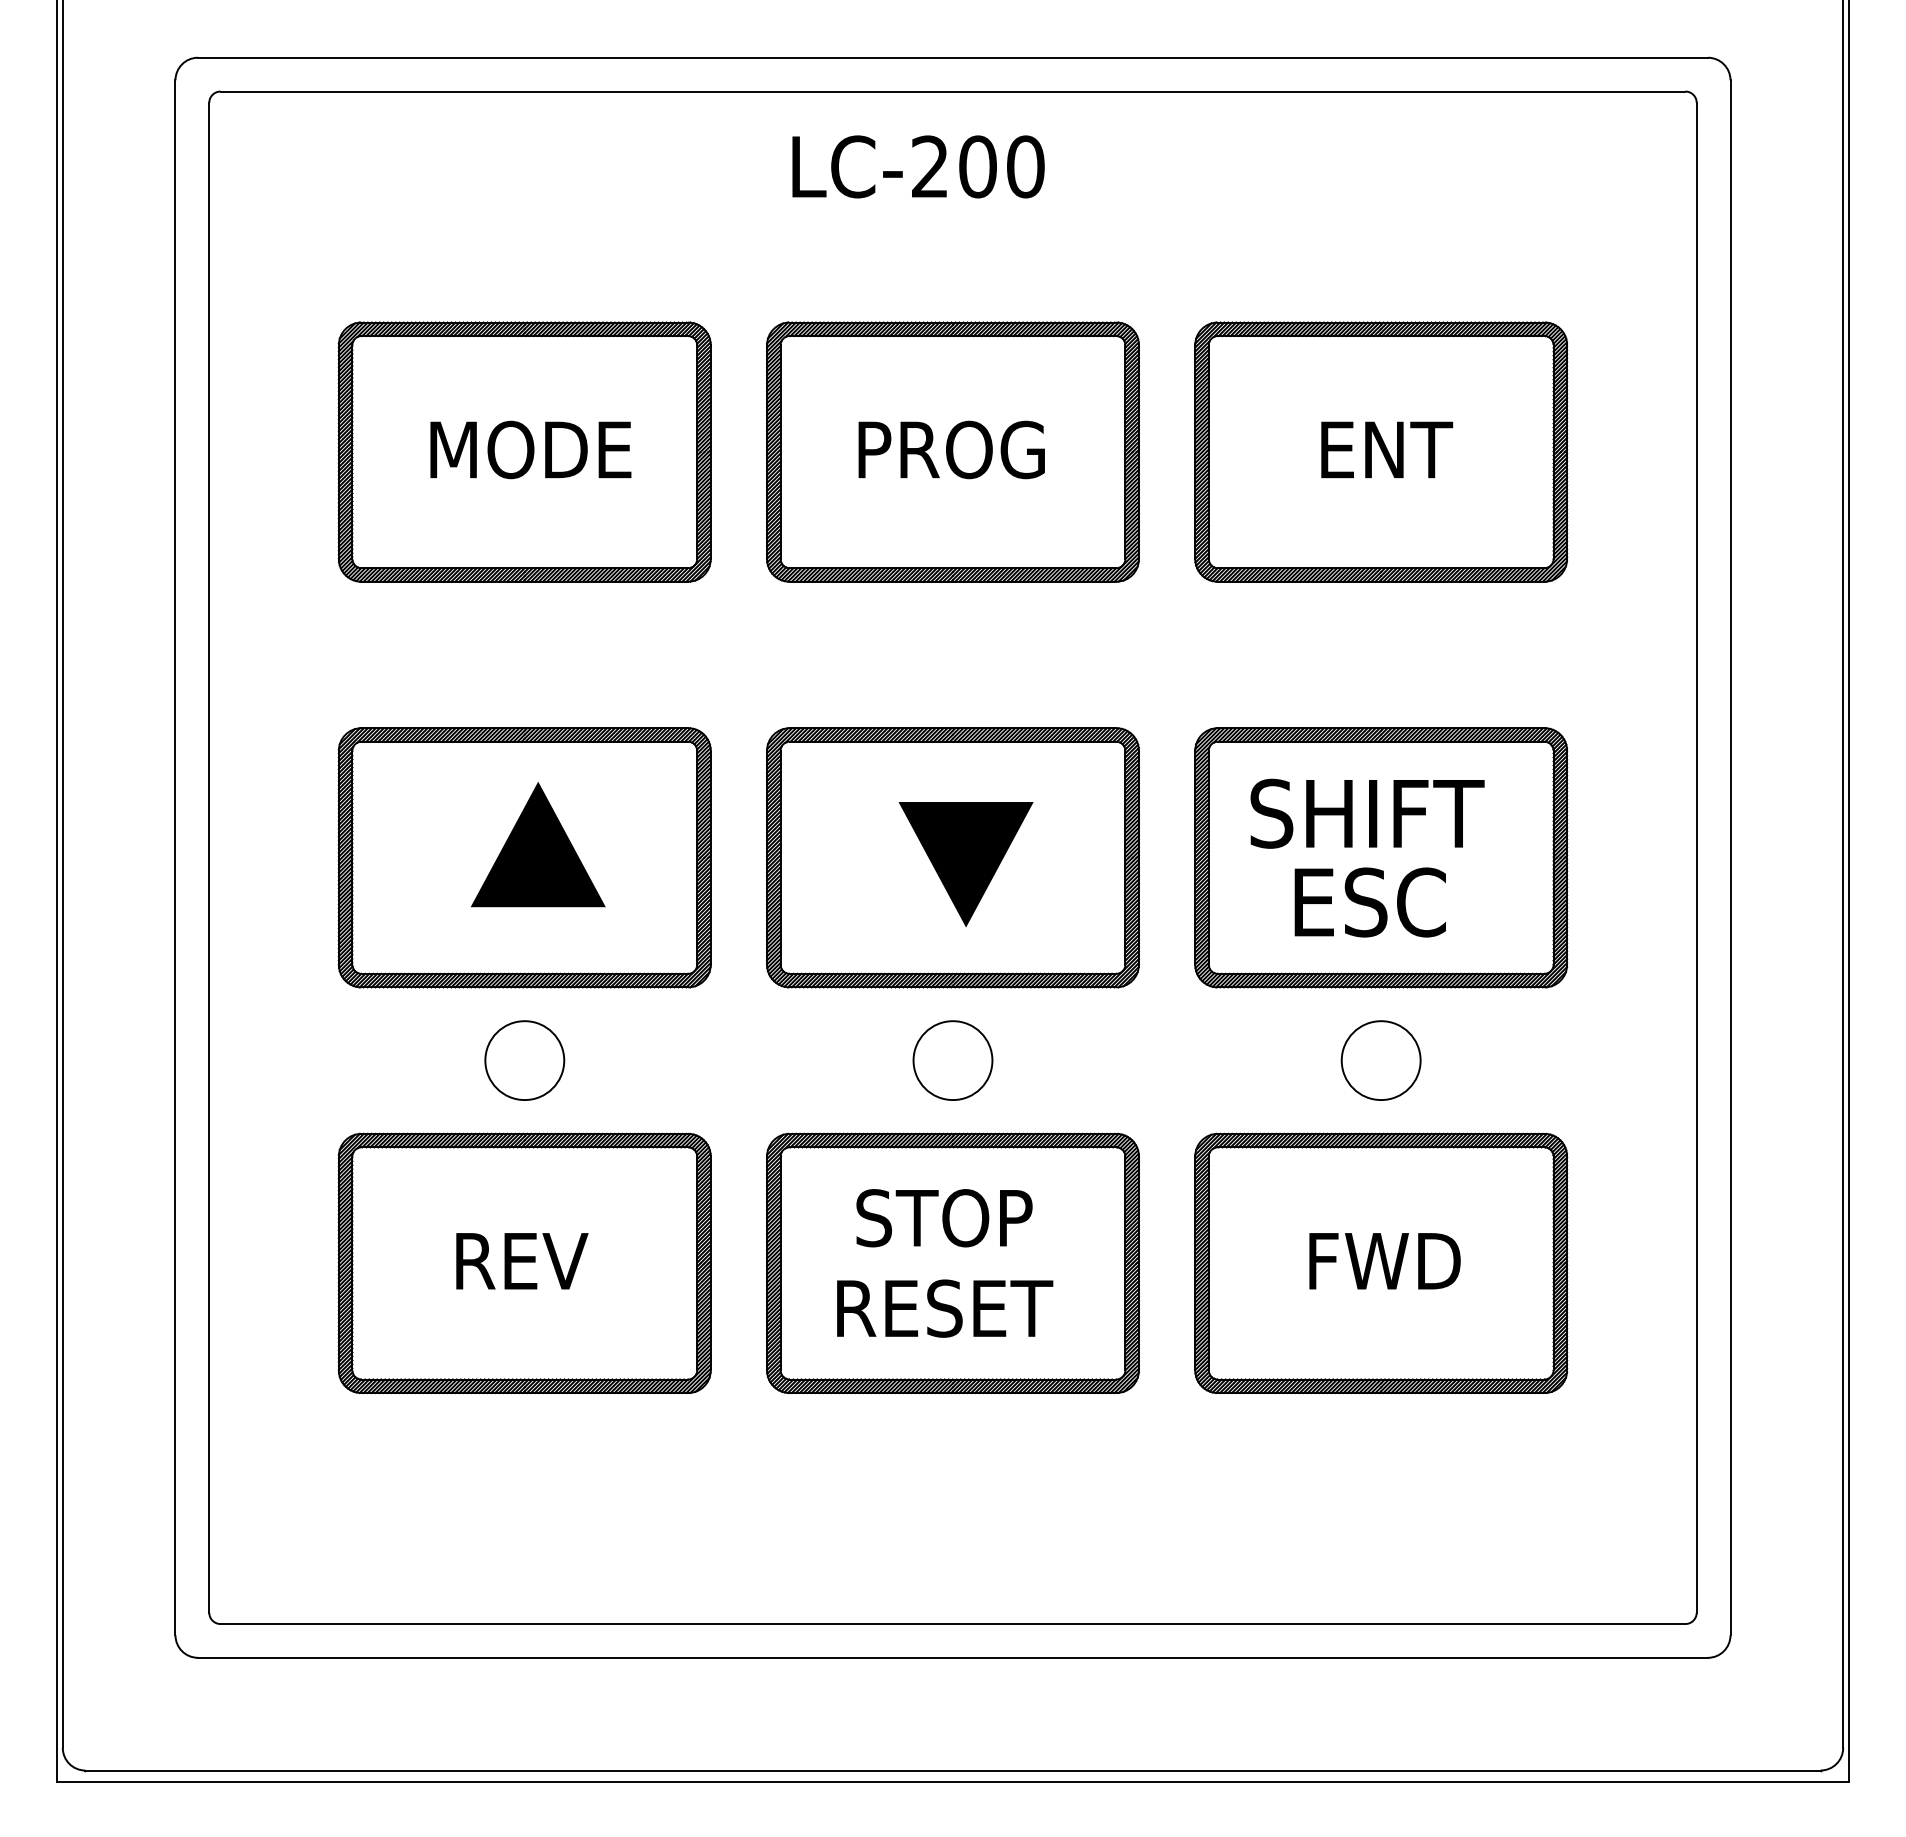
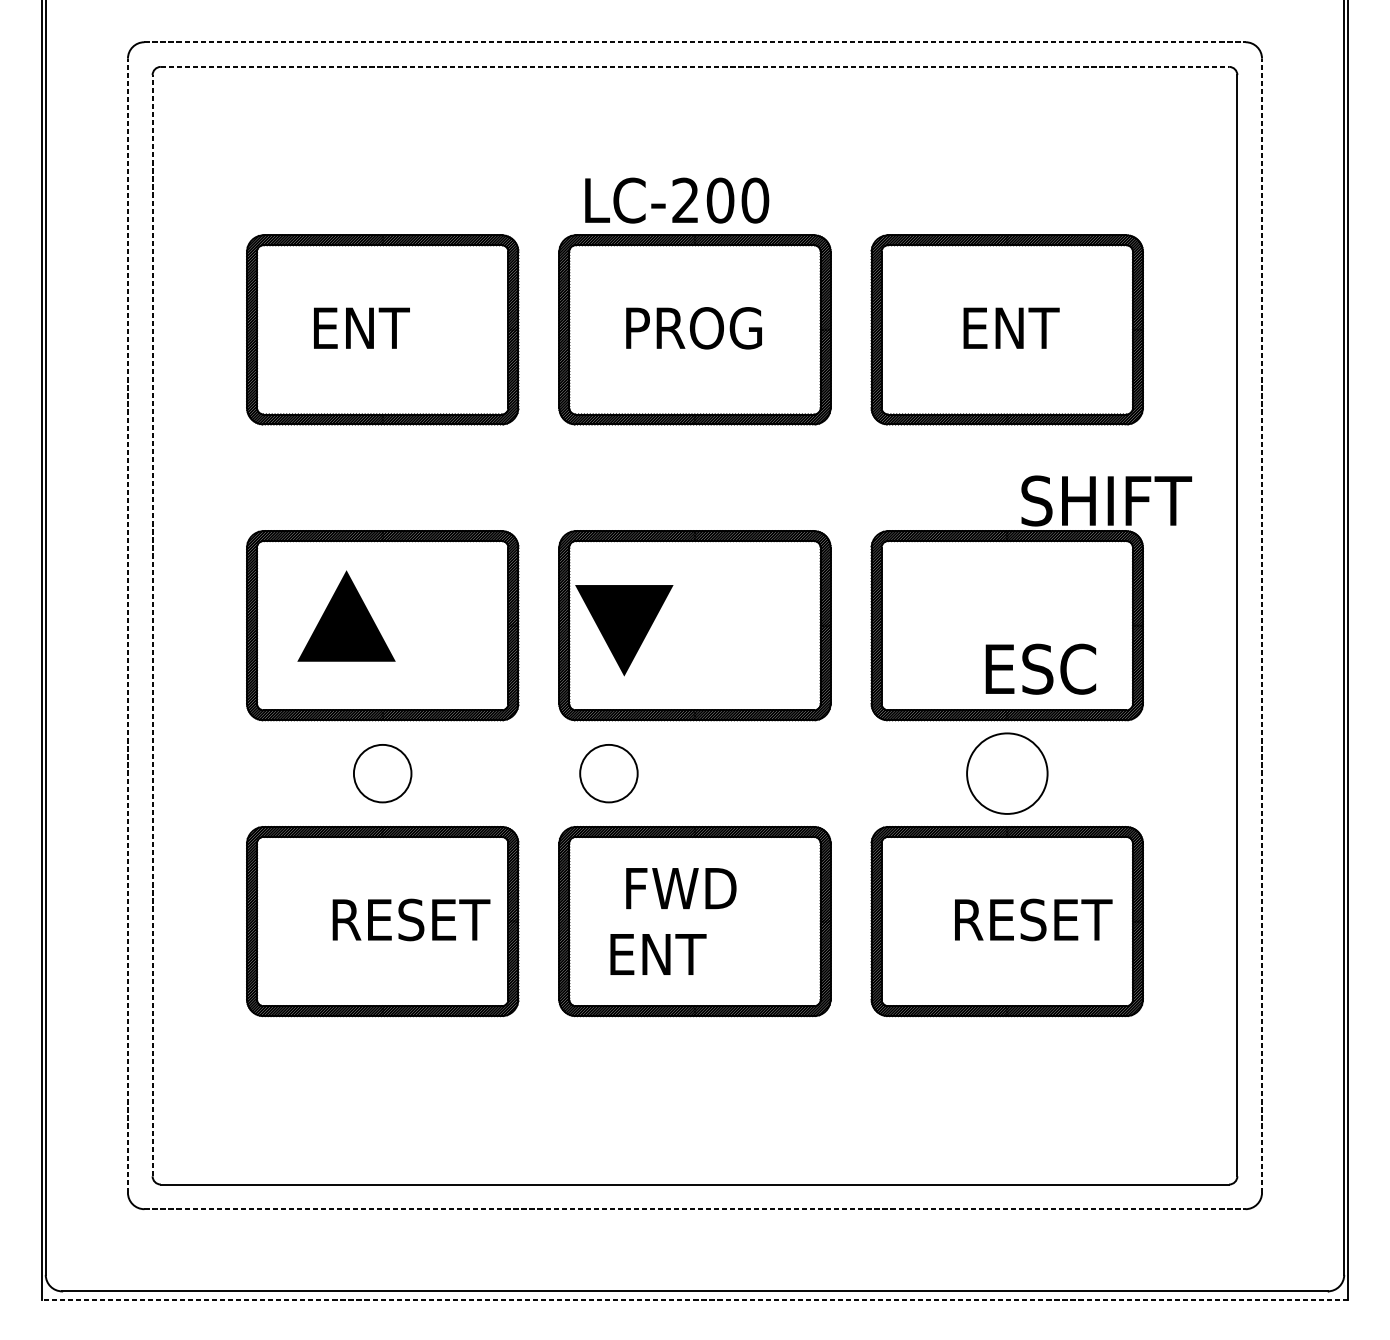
line: (953, 57) -> (695, 42), solid -> dashed
line: (953, 91) -> (695, 66), solid -> dashed
text: (918, 166) -> (677, 200), moved
text: (534, 449) -> (389, 327), MODE -> ENT
text: (1367, 813) -> (1106, 500), moved
line: (538, 844) -> (346, 616), moved
line: (175, 857) -> (127, 625), solid -> dashed
line: (209, 857) -> (152, 625), solid -> dashed
line: (1730, 857) -> (1262, 625), solid -> dashed
line: (965, 864) -> (623, 630), moved
text: (1369, 902) -> (1040, 669), moved
circle: (952, 1060) -> (608, 773), moved
circle: (1380, 1060) -> (1006, 773), size x1.4
text: (944, 1218) -> (688, 888), STOP -> FWD
text: (607, 1261) -> (443, 920), REV -> RESET
text: (1420, 1261) -> (1035, 920), FWD -> RESET
text: (948, 1308) -> (691, 954), RESET -> ENT
line: (953, 1657) -> (695, 1208), solid -> dashed
line: (953, 1781) -> (695, 1299), solid -> dashed

